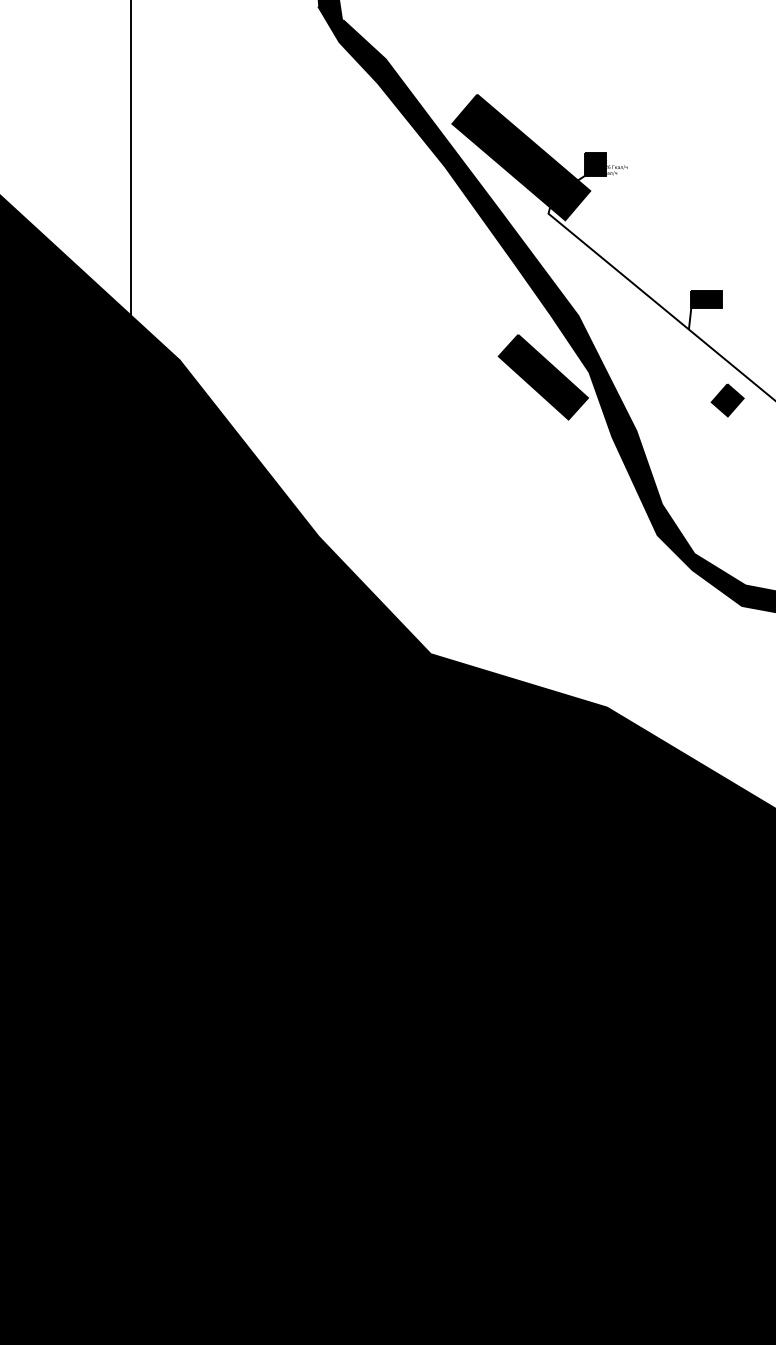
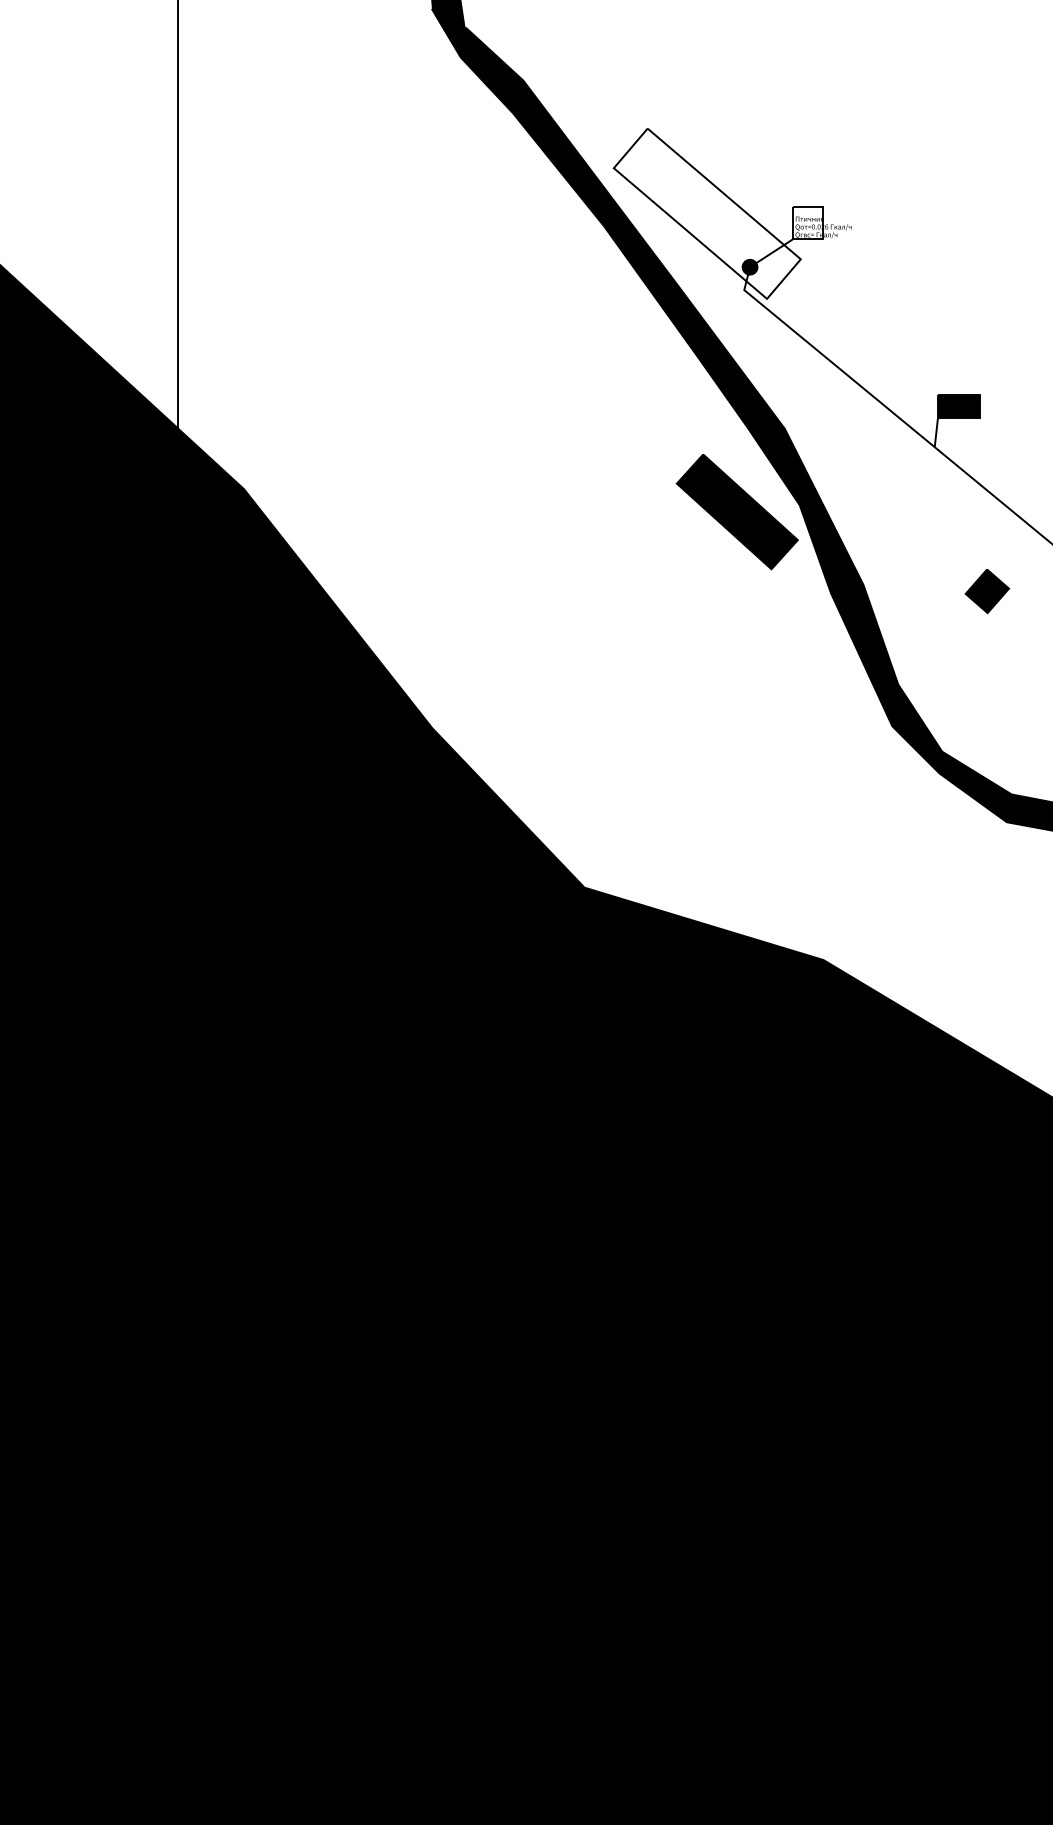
fill: (520, 157) -> (706, 213), removed
fill: (595, 163) -> (807, 222), removed
part: (727, 400) -> (987, 591), moved

